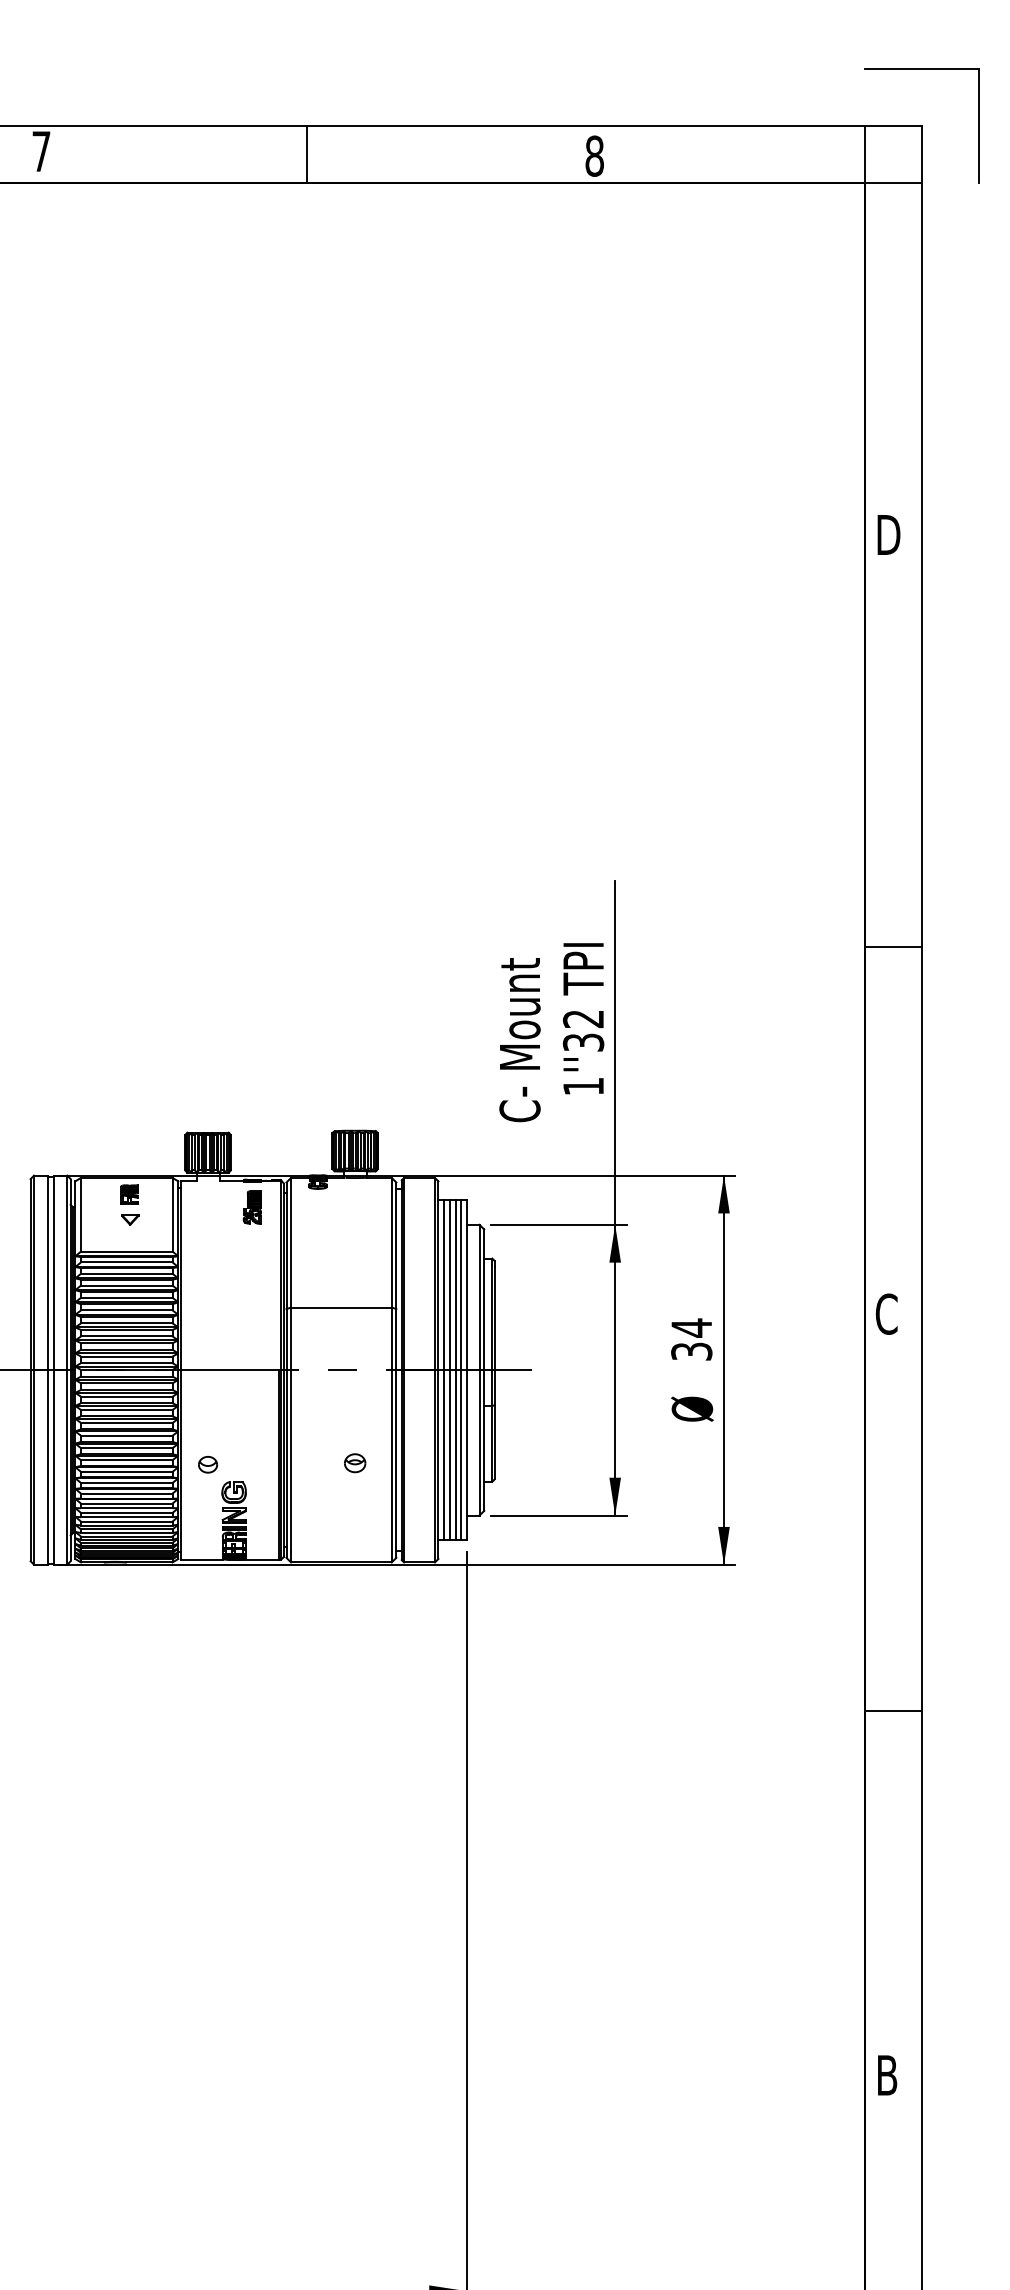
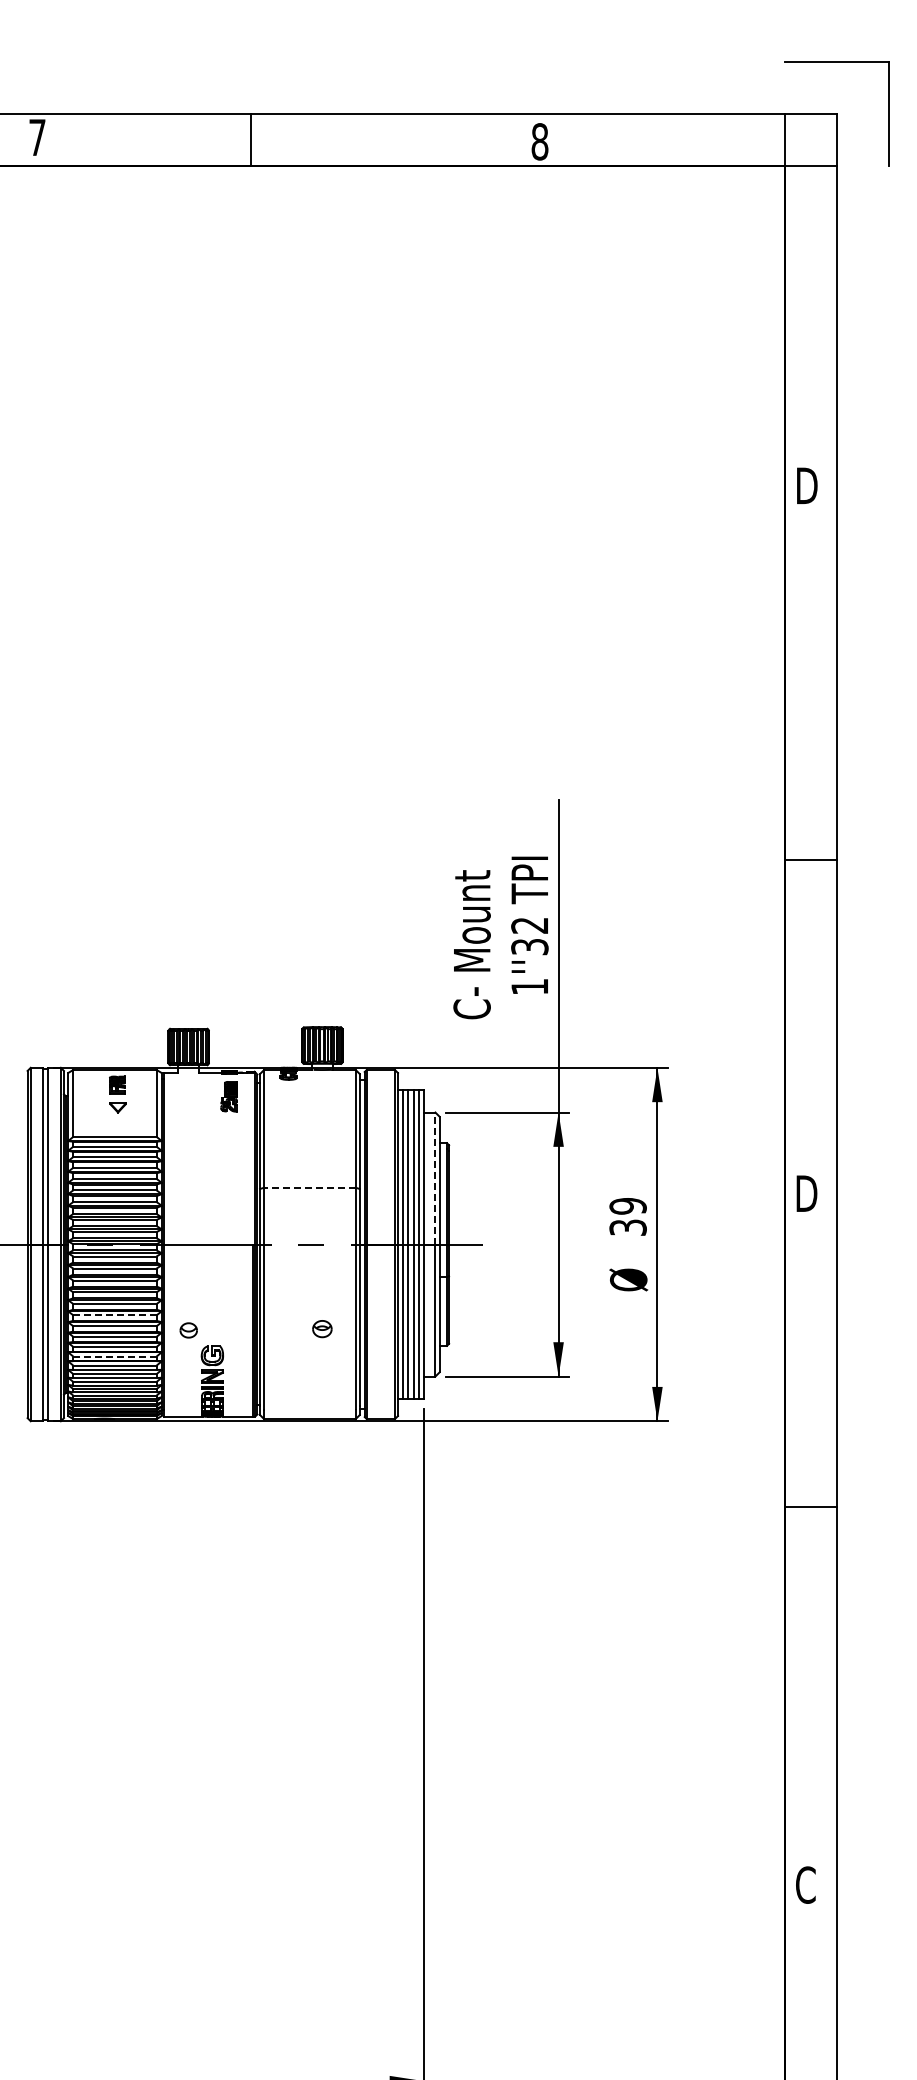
line: (306, 154) -> (250, 140), moved
line: (479, 1297) -> (435, 1178), solid -> dashed
line: (340, 1307) -> (309, 1187), solid -> dashed
text: (888, 1313) -> (806, 1193), C -> D
text: (691, 1328) -> (627, 1206), 34 -> 39
line: (126, 1448) -> (114, 1315), solid -> dashed
line: (126, 1493) -> (114, 1356), solid -> dashed
line: (893, 1711) -> (811, 1507), moved
text: (887, 2074) -> (805, 1884), B -> C

